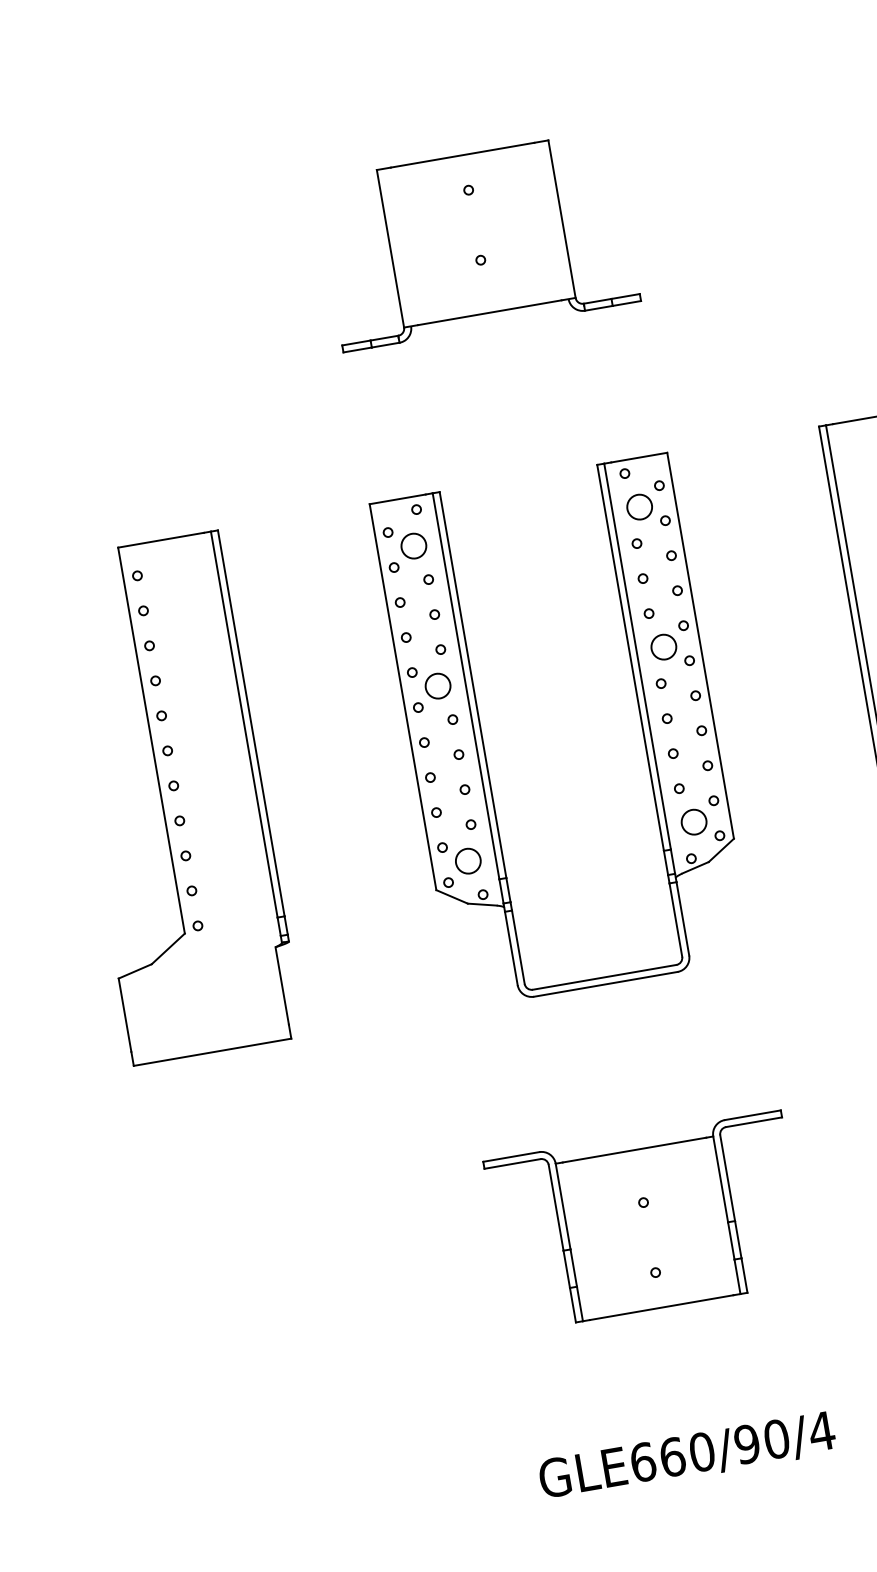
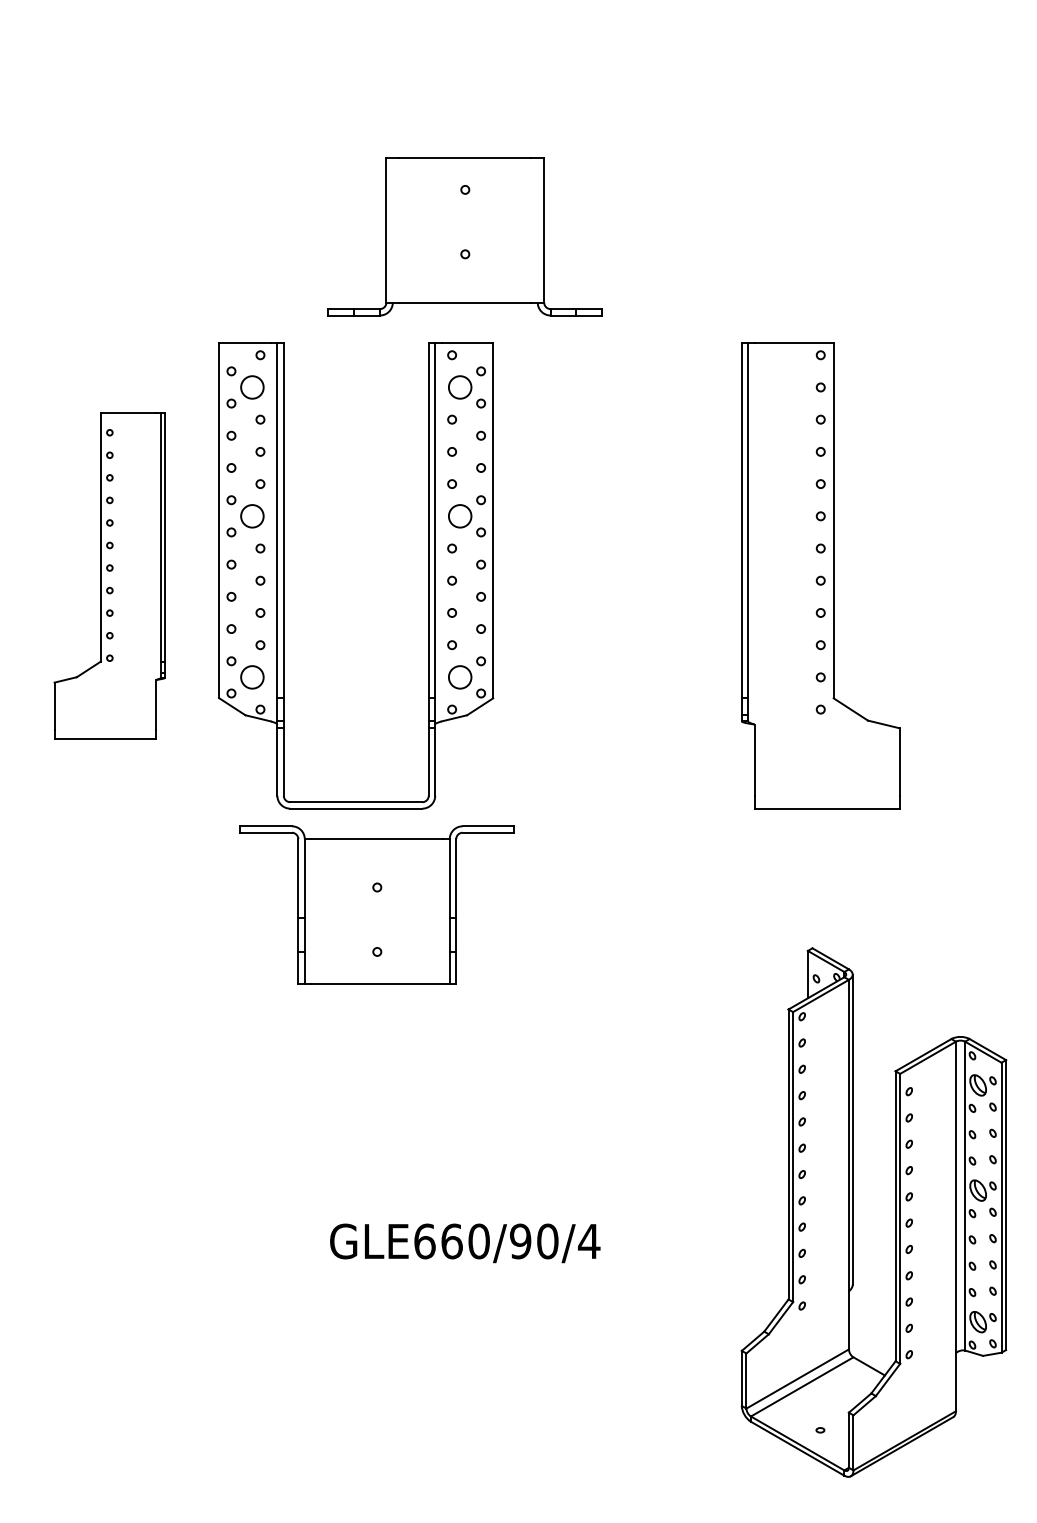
part: (476, 241) -> (464, 236), moved
part: (484, 744) -> (284, 575), moved
part: (175, 797) -> (109, 575), size x0.7
part: (645, 1221) -> (376, 904), moved

